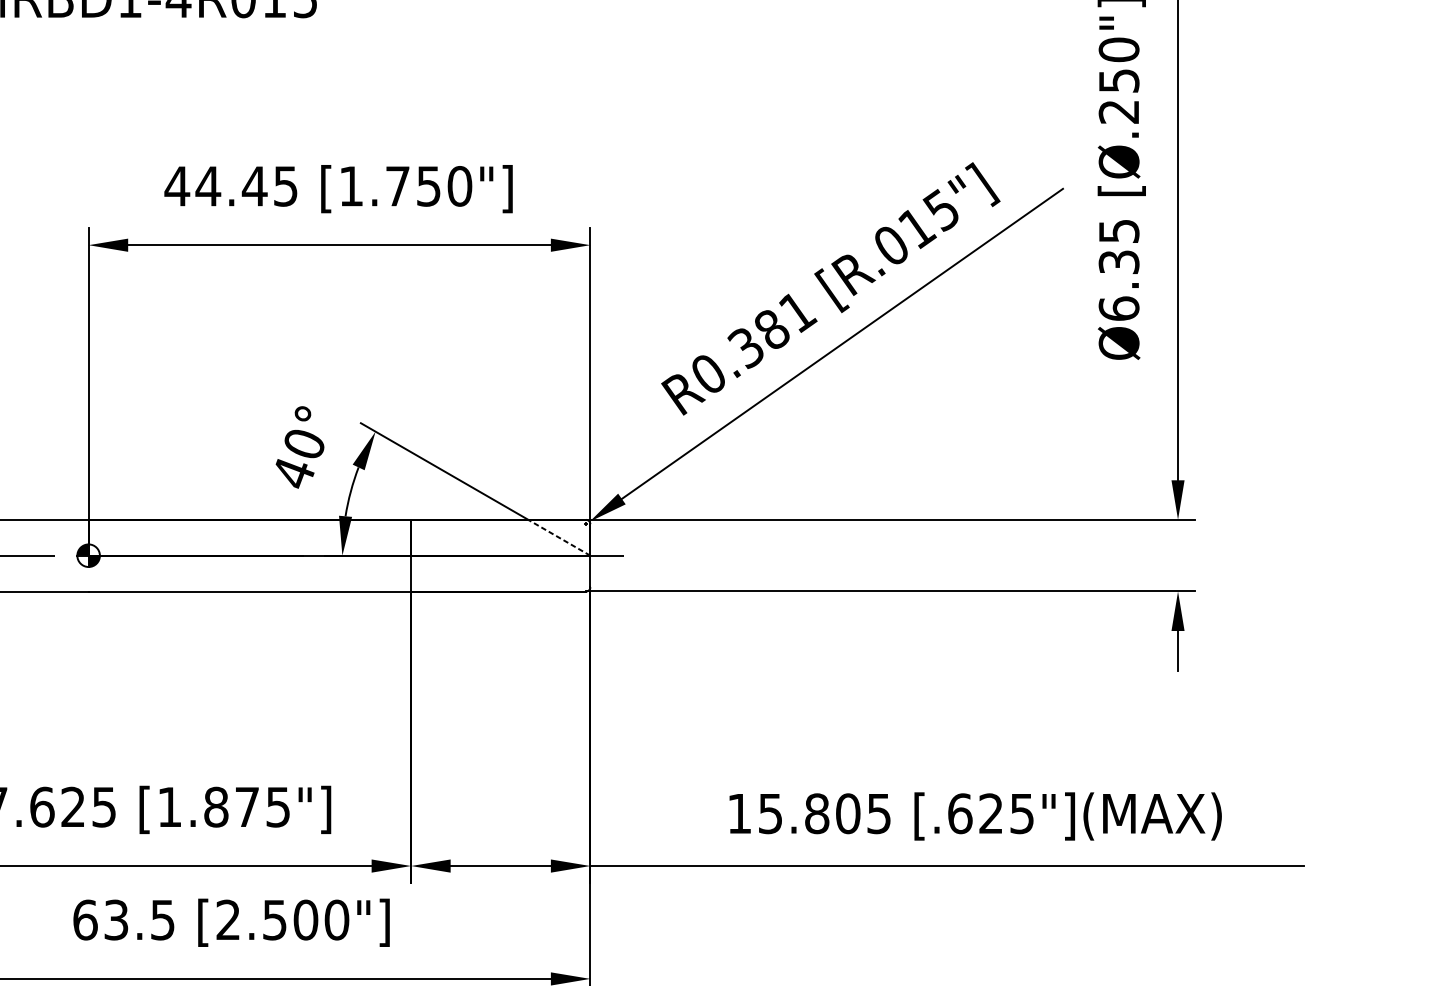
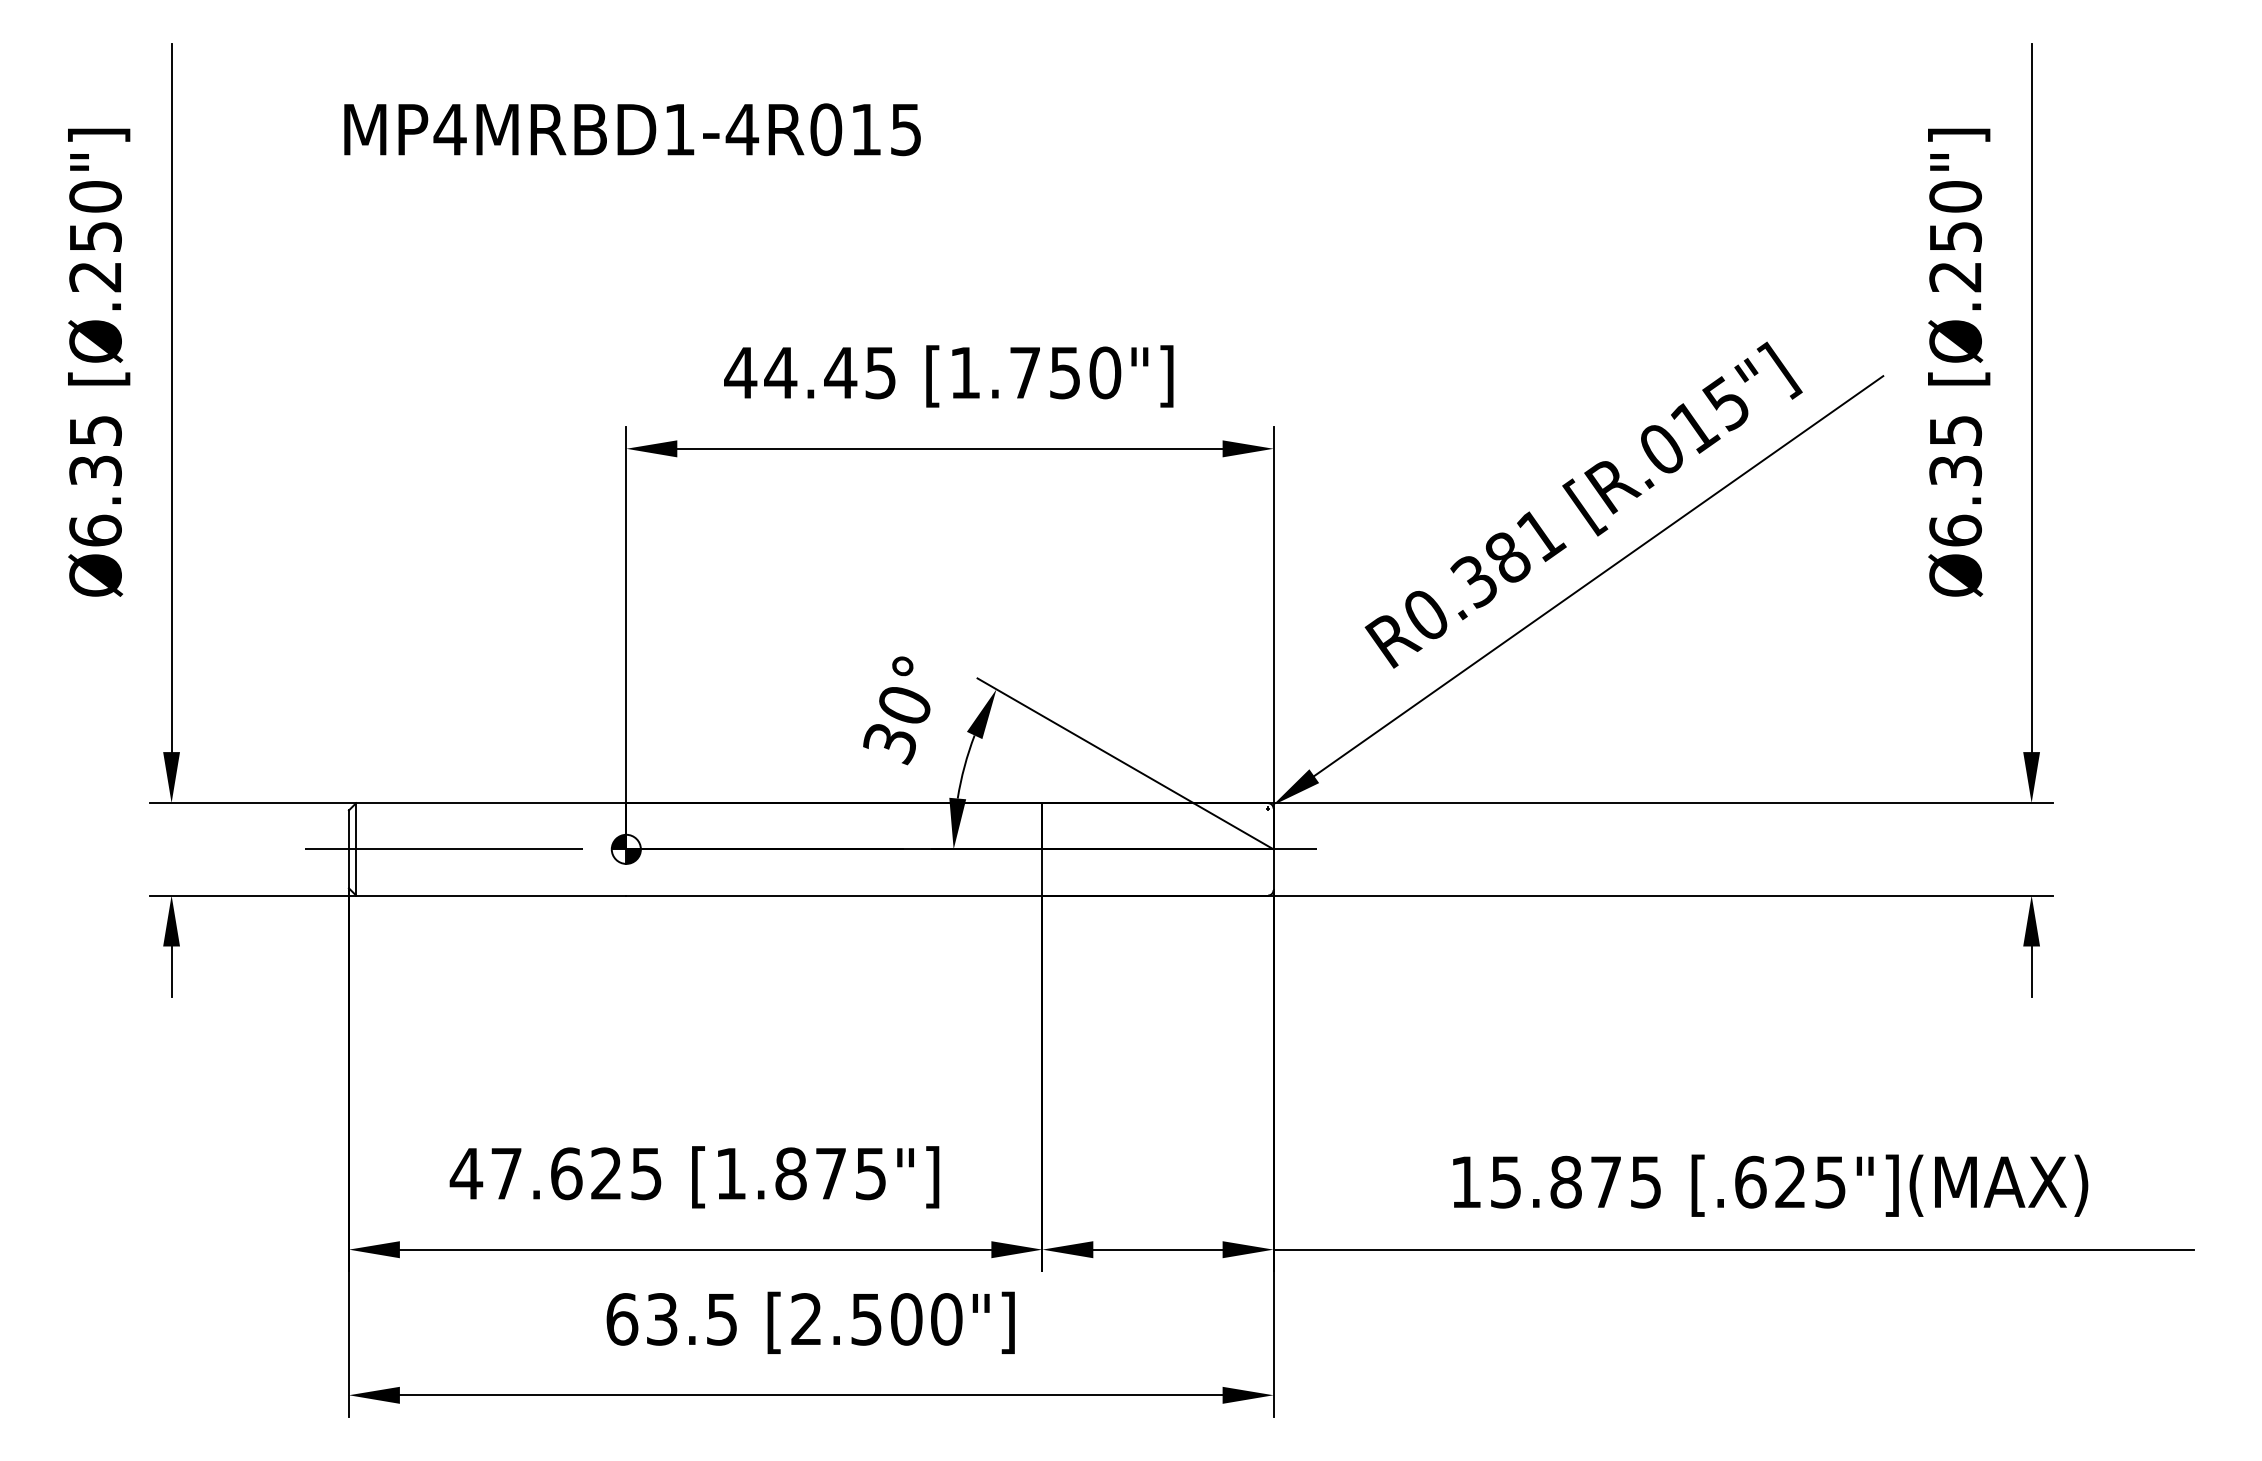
text: (293, 474) -> (890, 744), 40° -> 30°
line: (559, 537) -> (1233, 826), dashed -> solid
text: (848, 813) -> (1606, 1181), 15.805 -> 15.875

